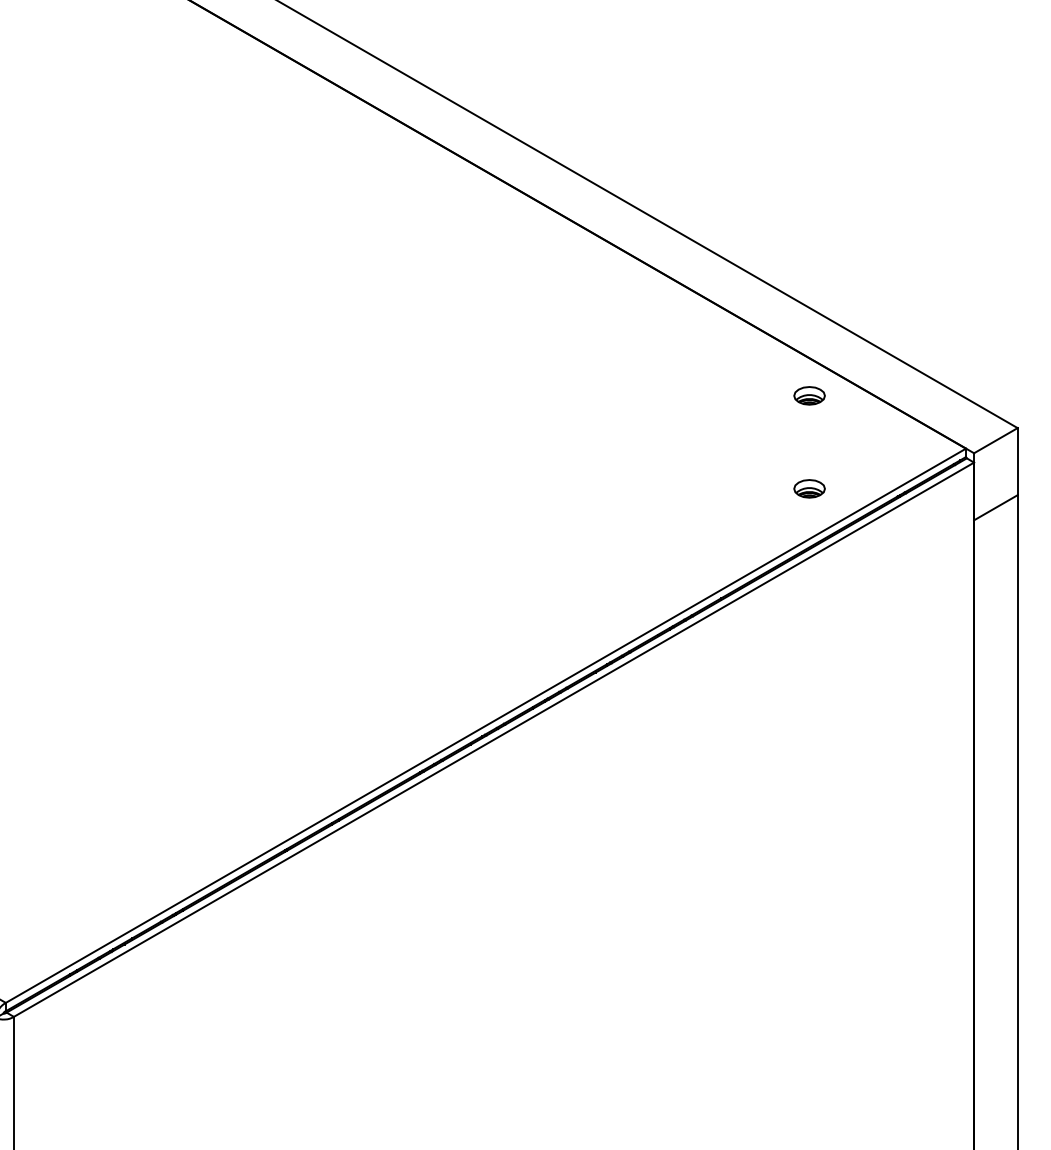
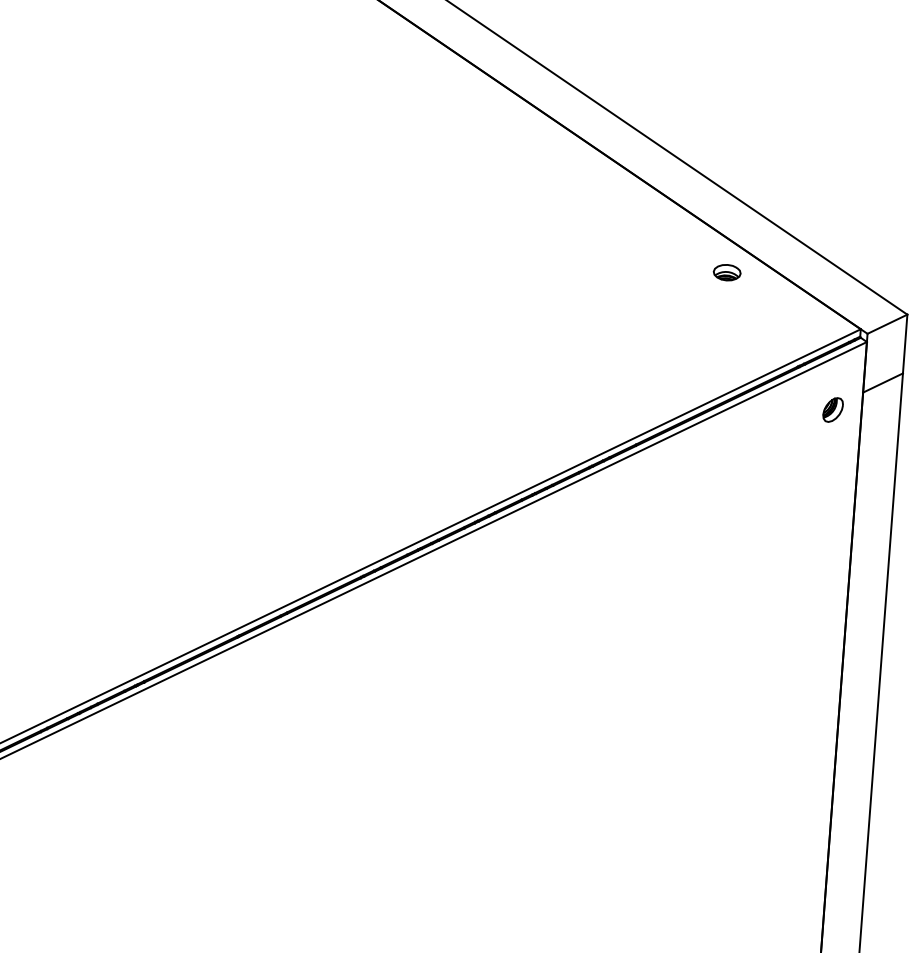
part: (809, 488) -> (721, 353), removed
part: (941, 542) -> (833, 409), added

